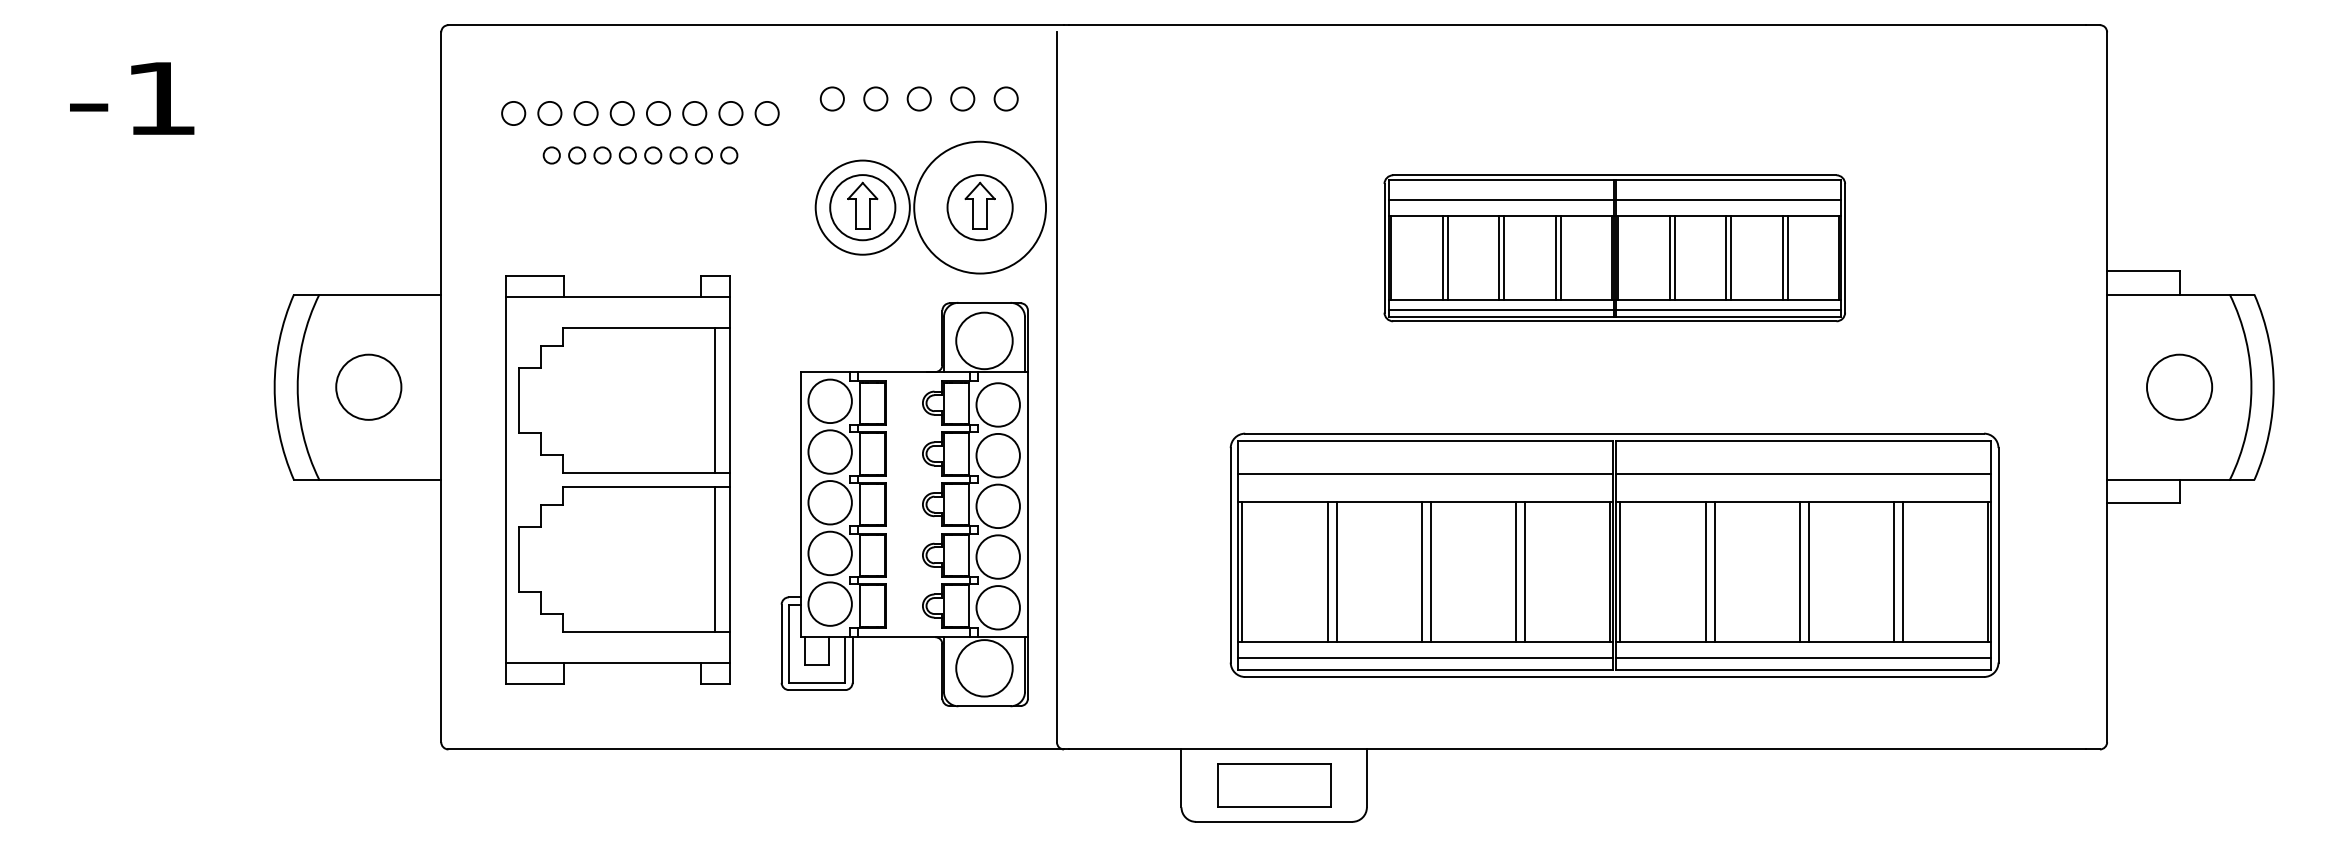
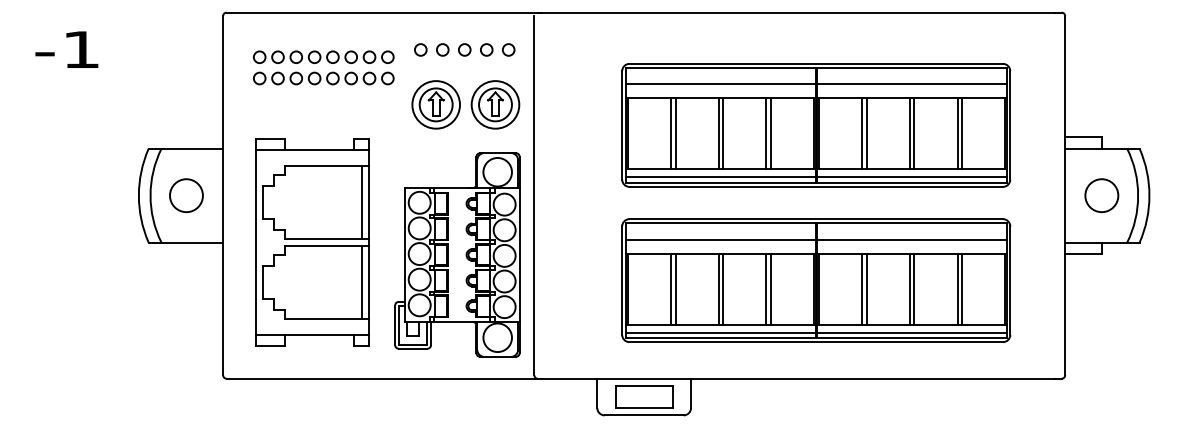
part: (639, 155) -> (323, 78), size x1.43
circle: (980, 206) -> (495, 104), size x0.71
part: (1615, 248) -> (816, 125), size x1.67

